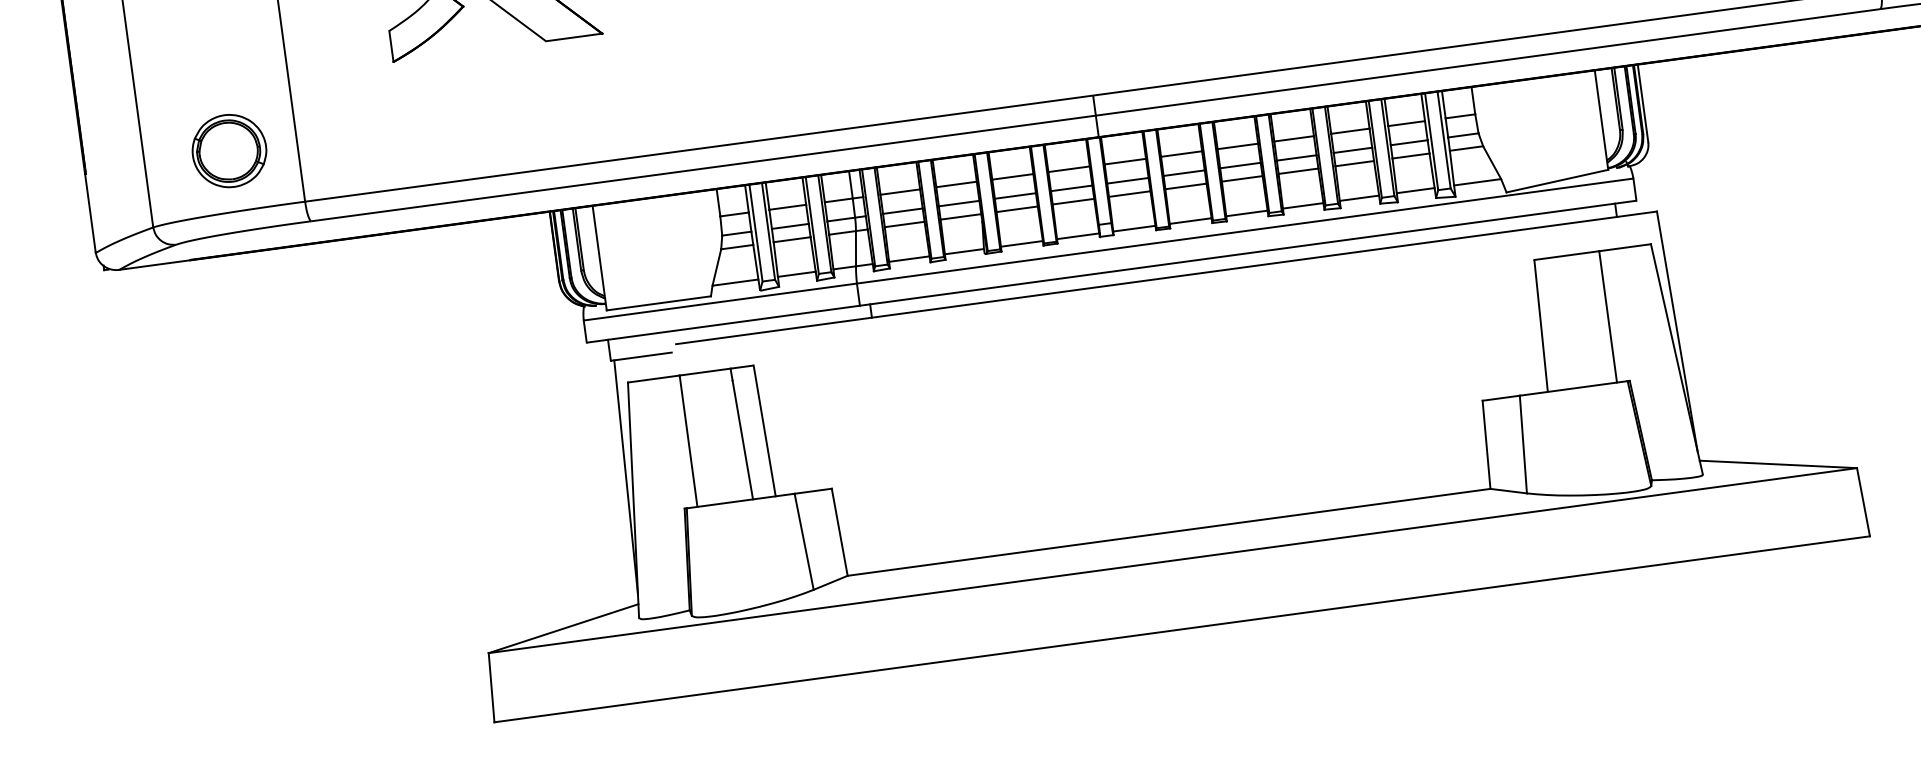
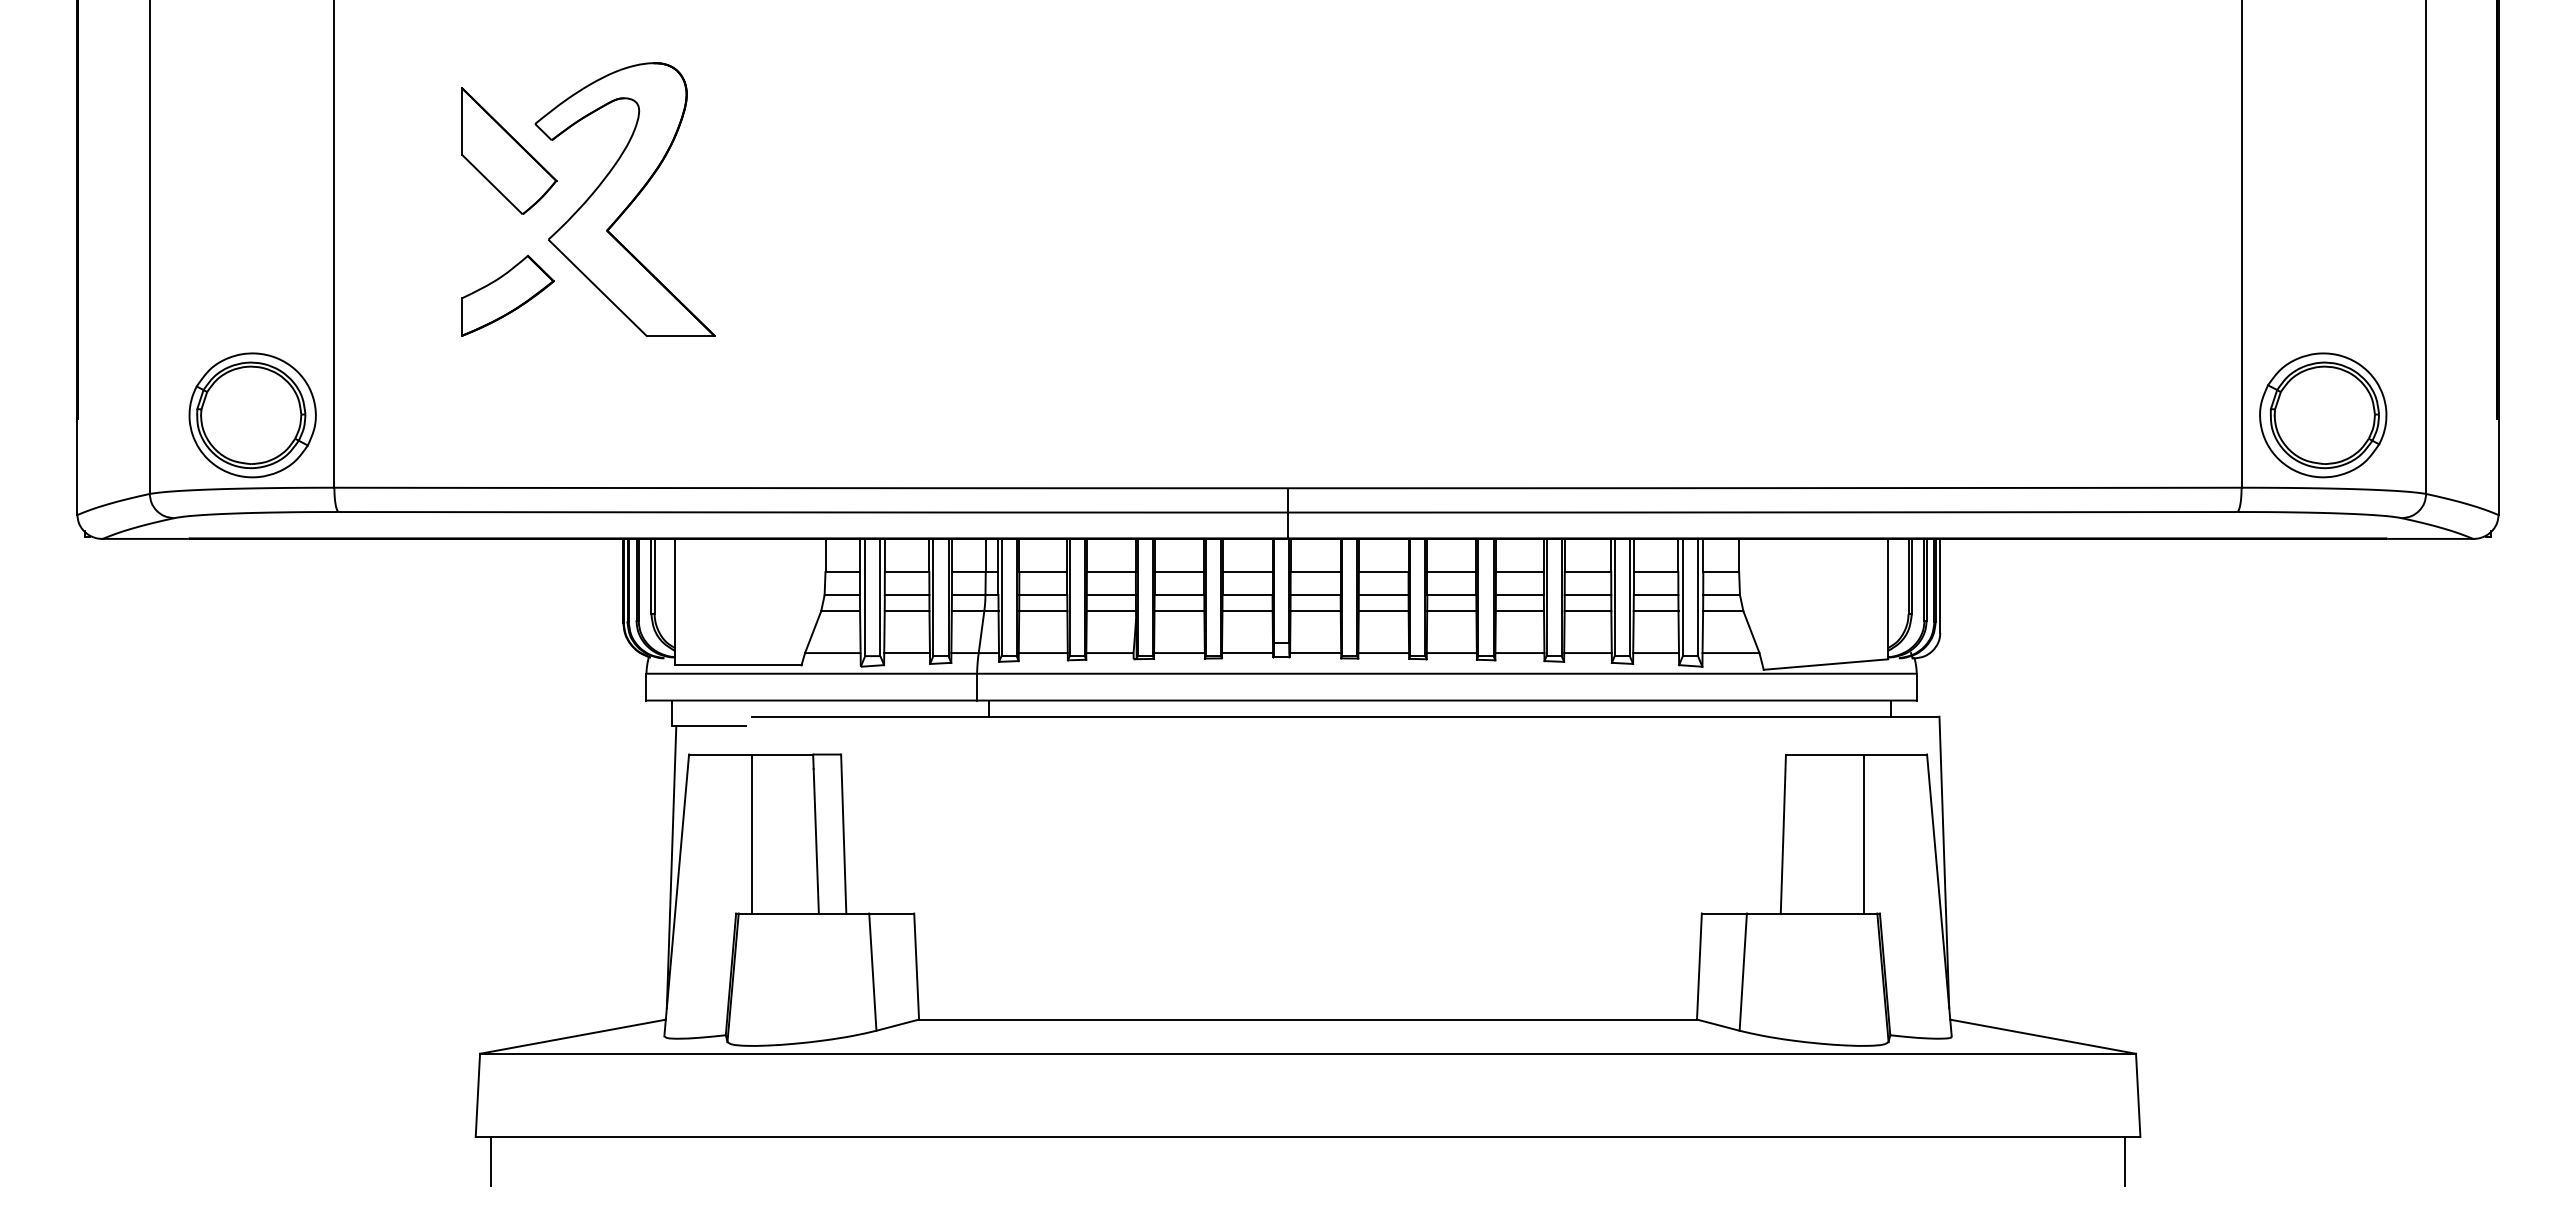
part: (229, 151) -> (252, 415), size x1.43
line: (1860, 558) -> (2125, 1161), added
line: (509, 740) -> (490, 1161), added

